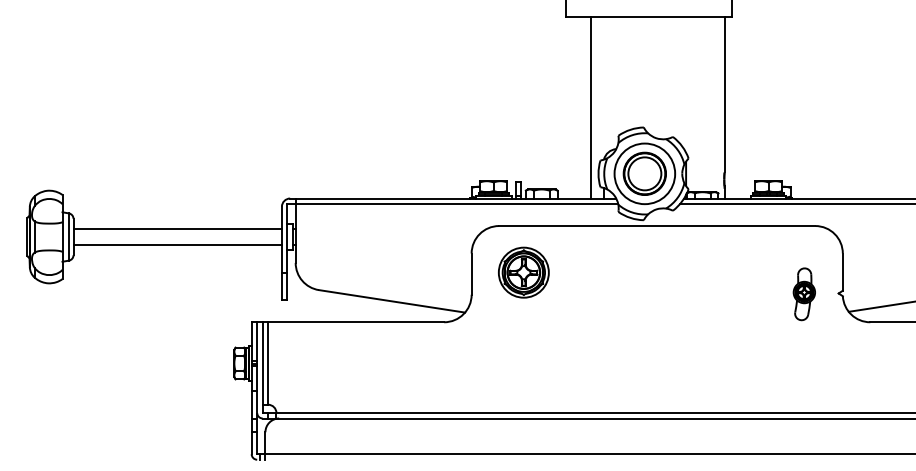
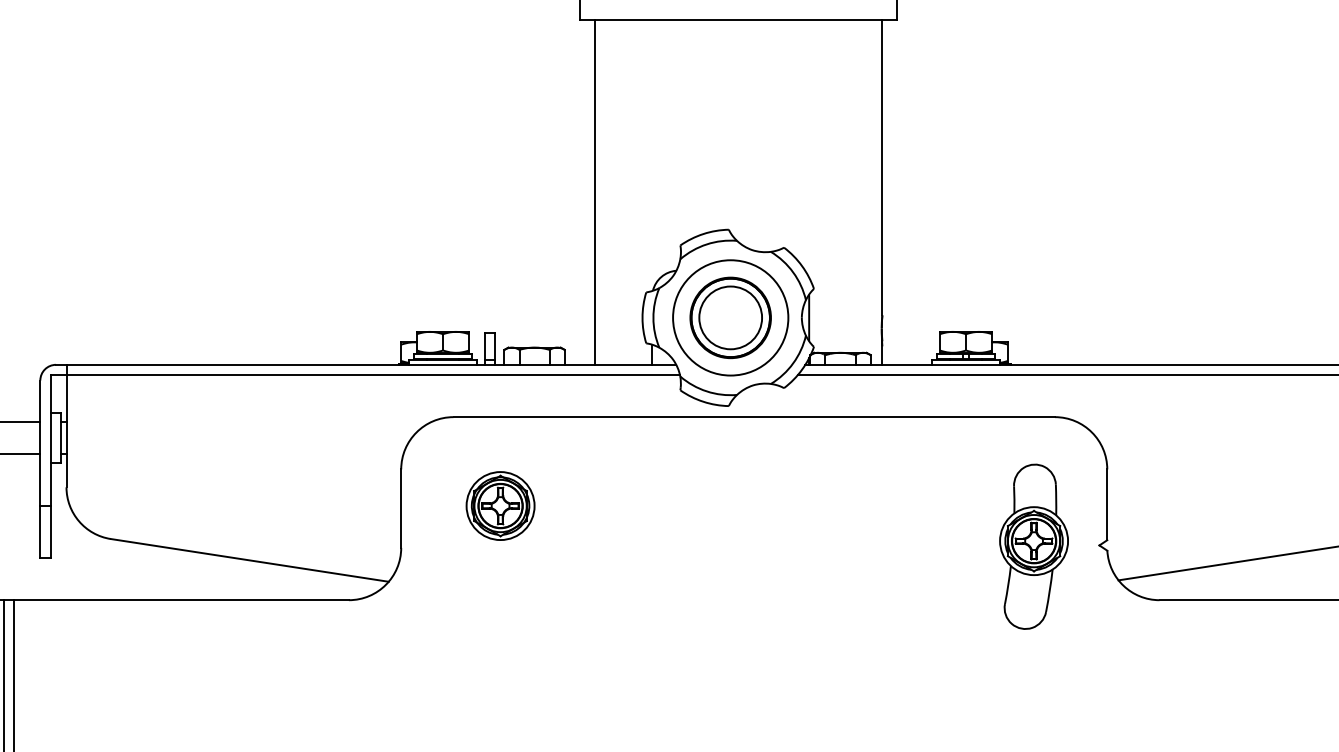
line: (591, 107) -> (594, 191), moved
part: (523, 272) -> (499, 505), size x0.71
part: (804, 294) -> (1034, 547), size x1.67

